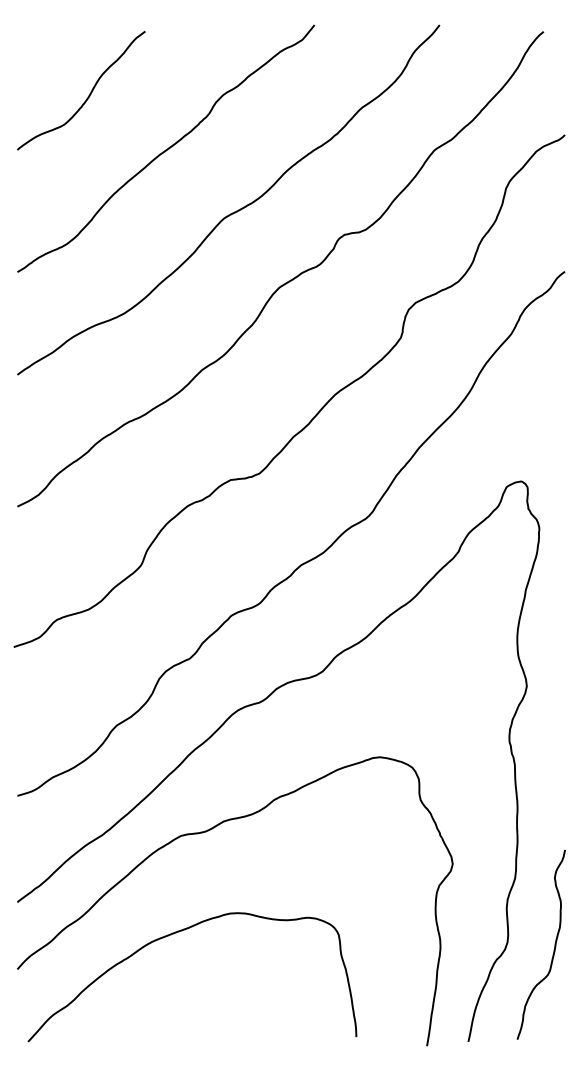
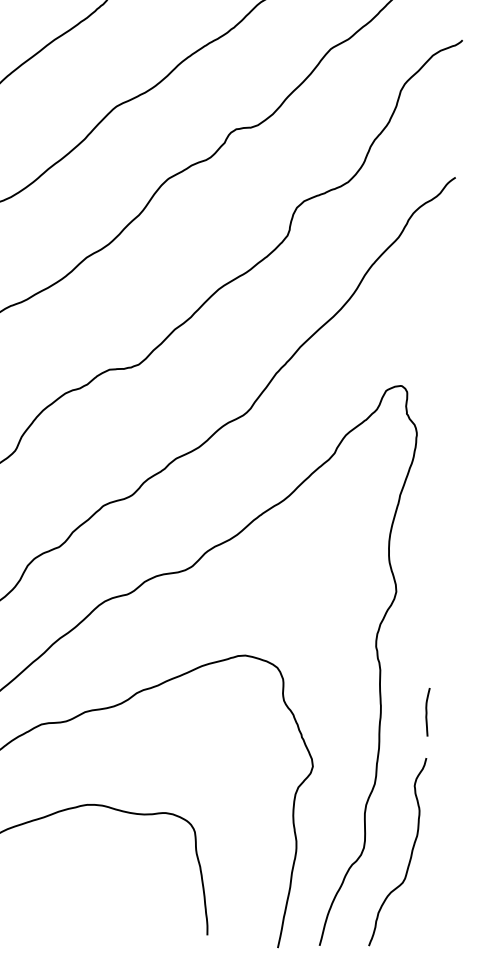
curve: (563, 804) -> (427, 712), added

